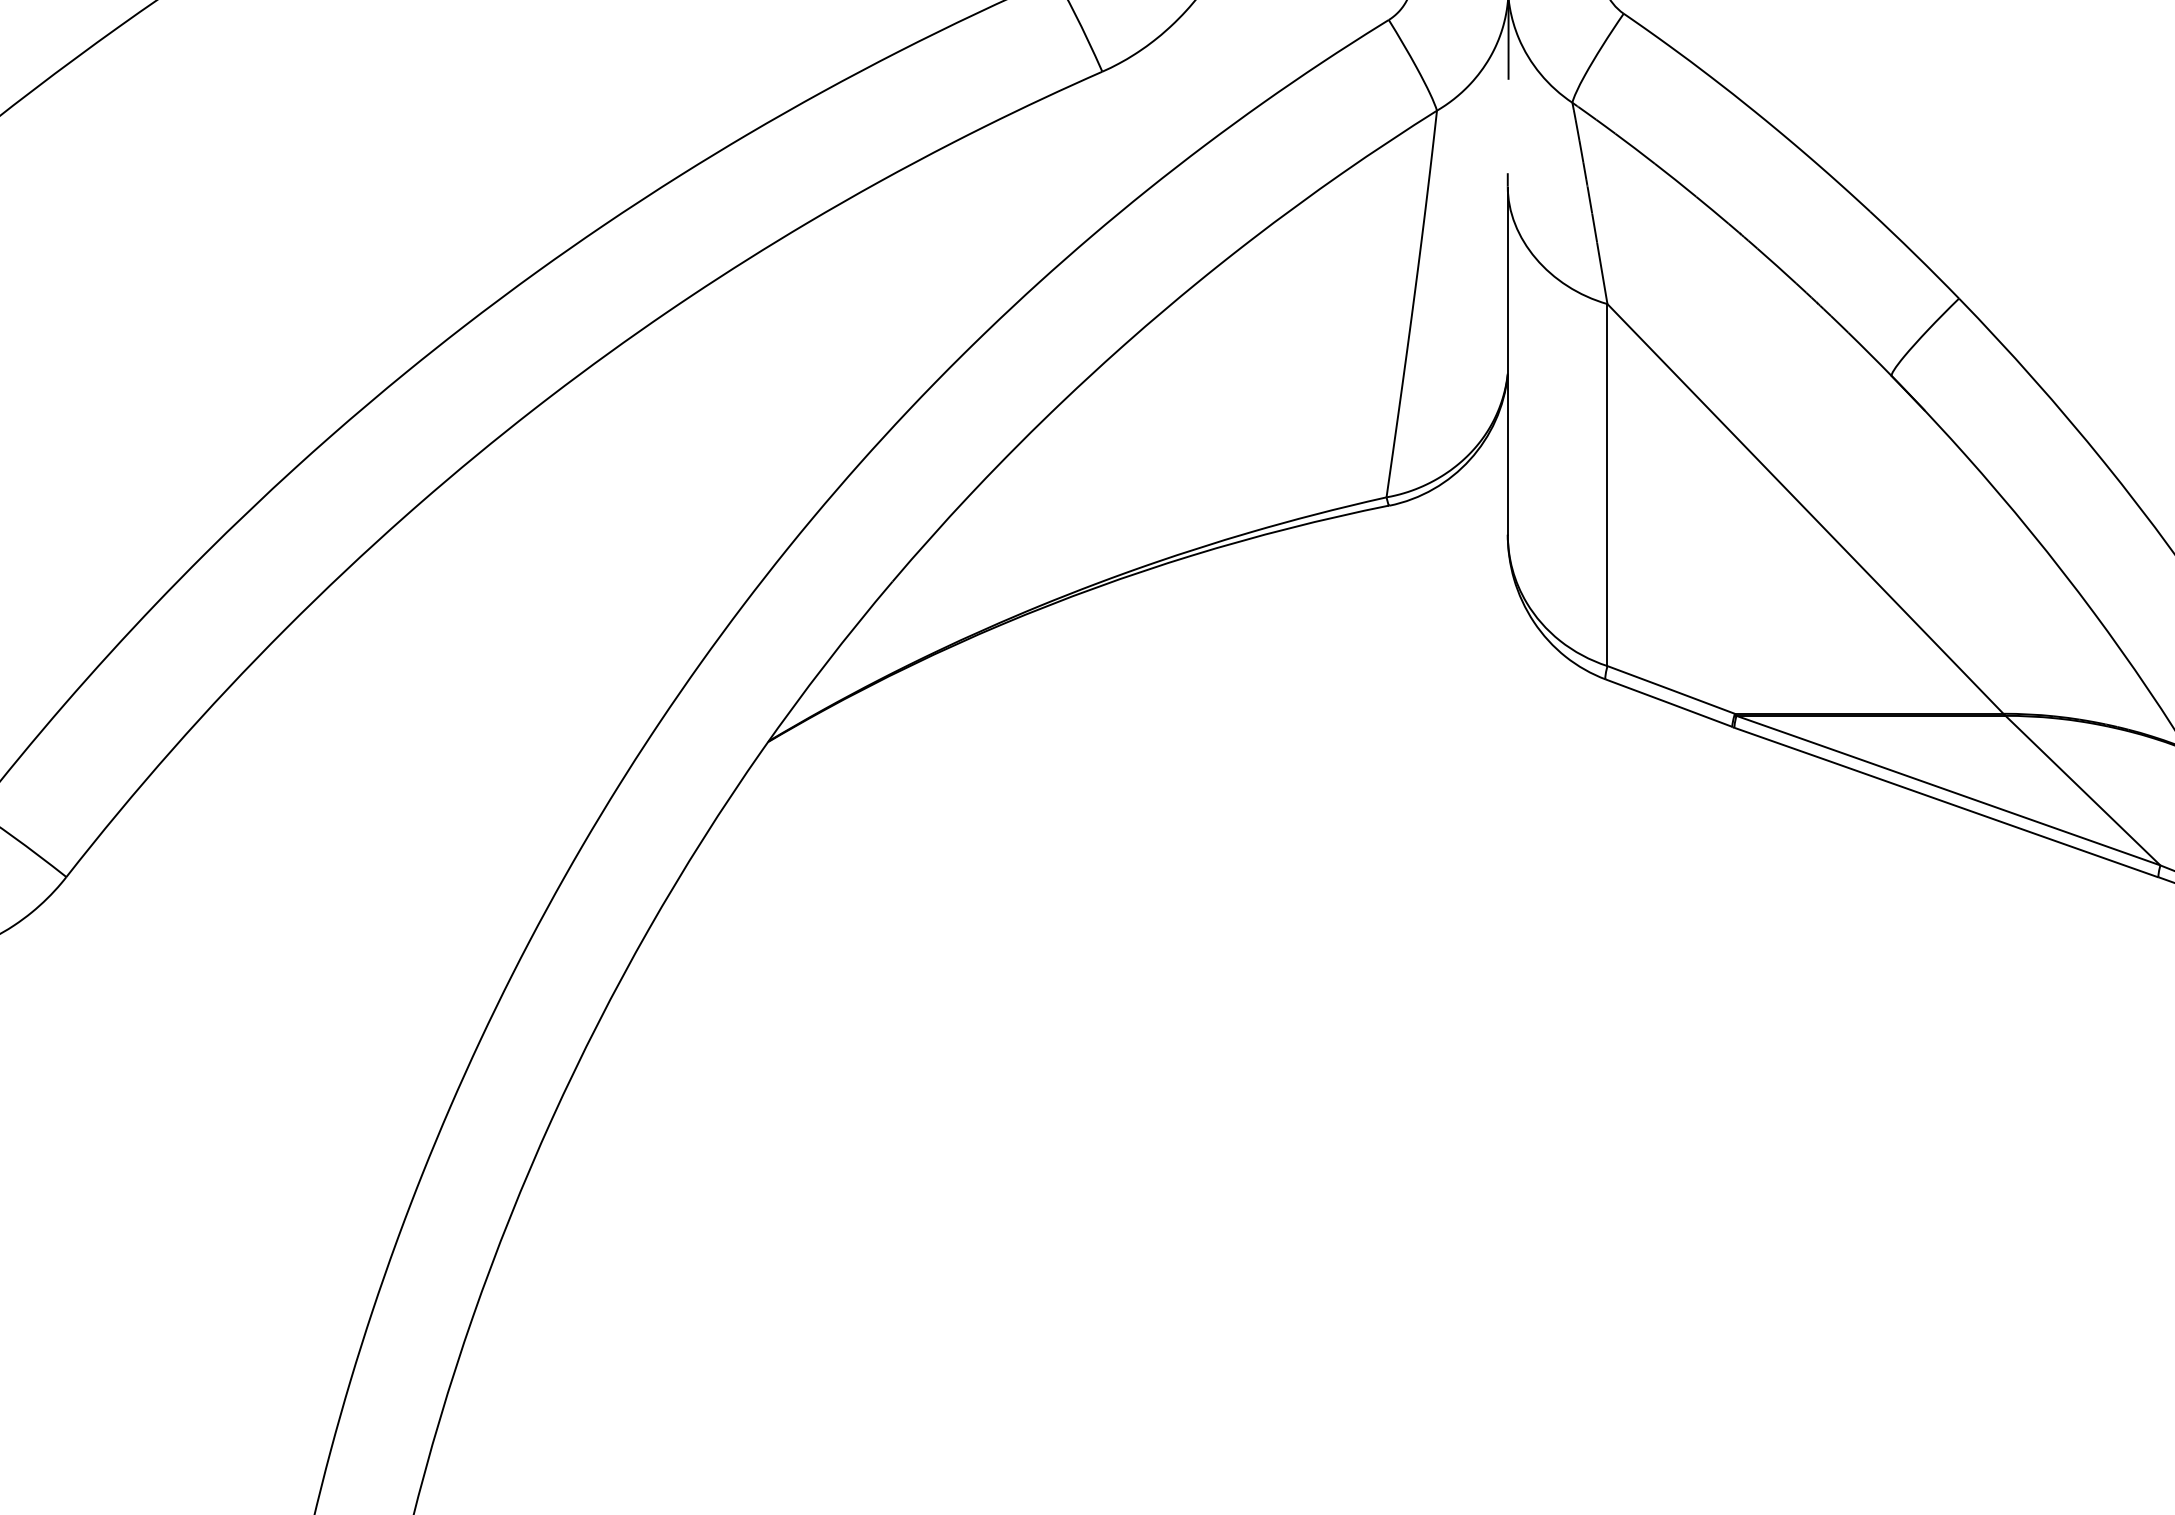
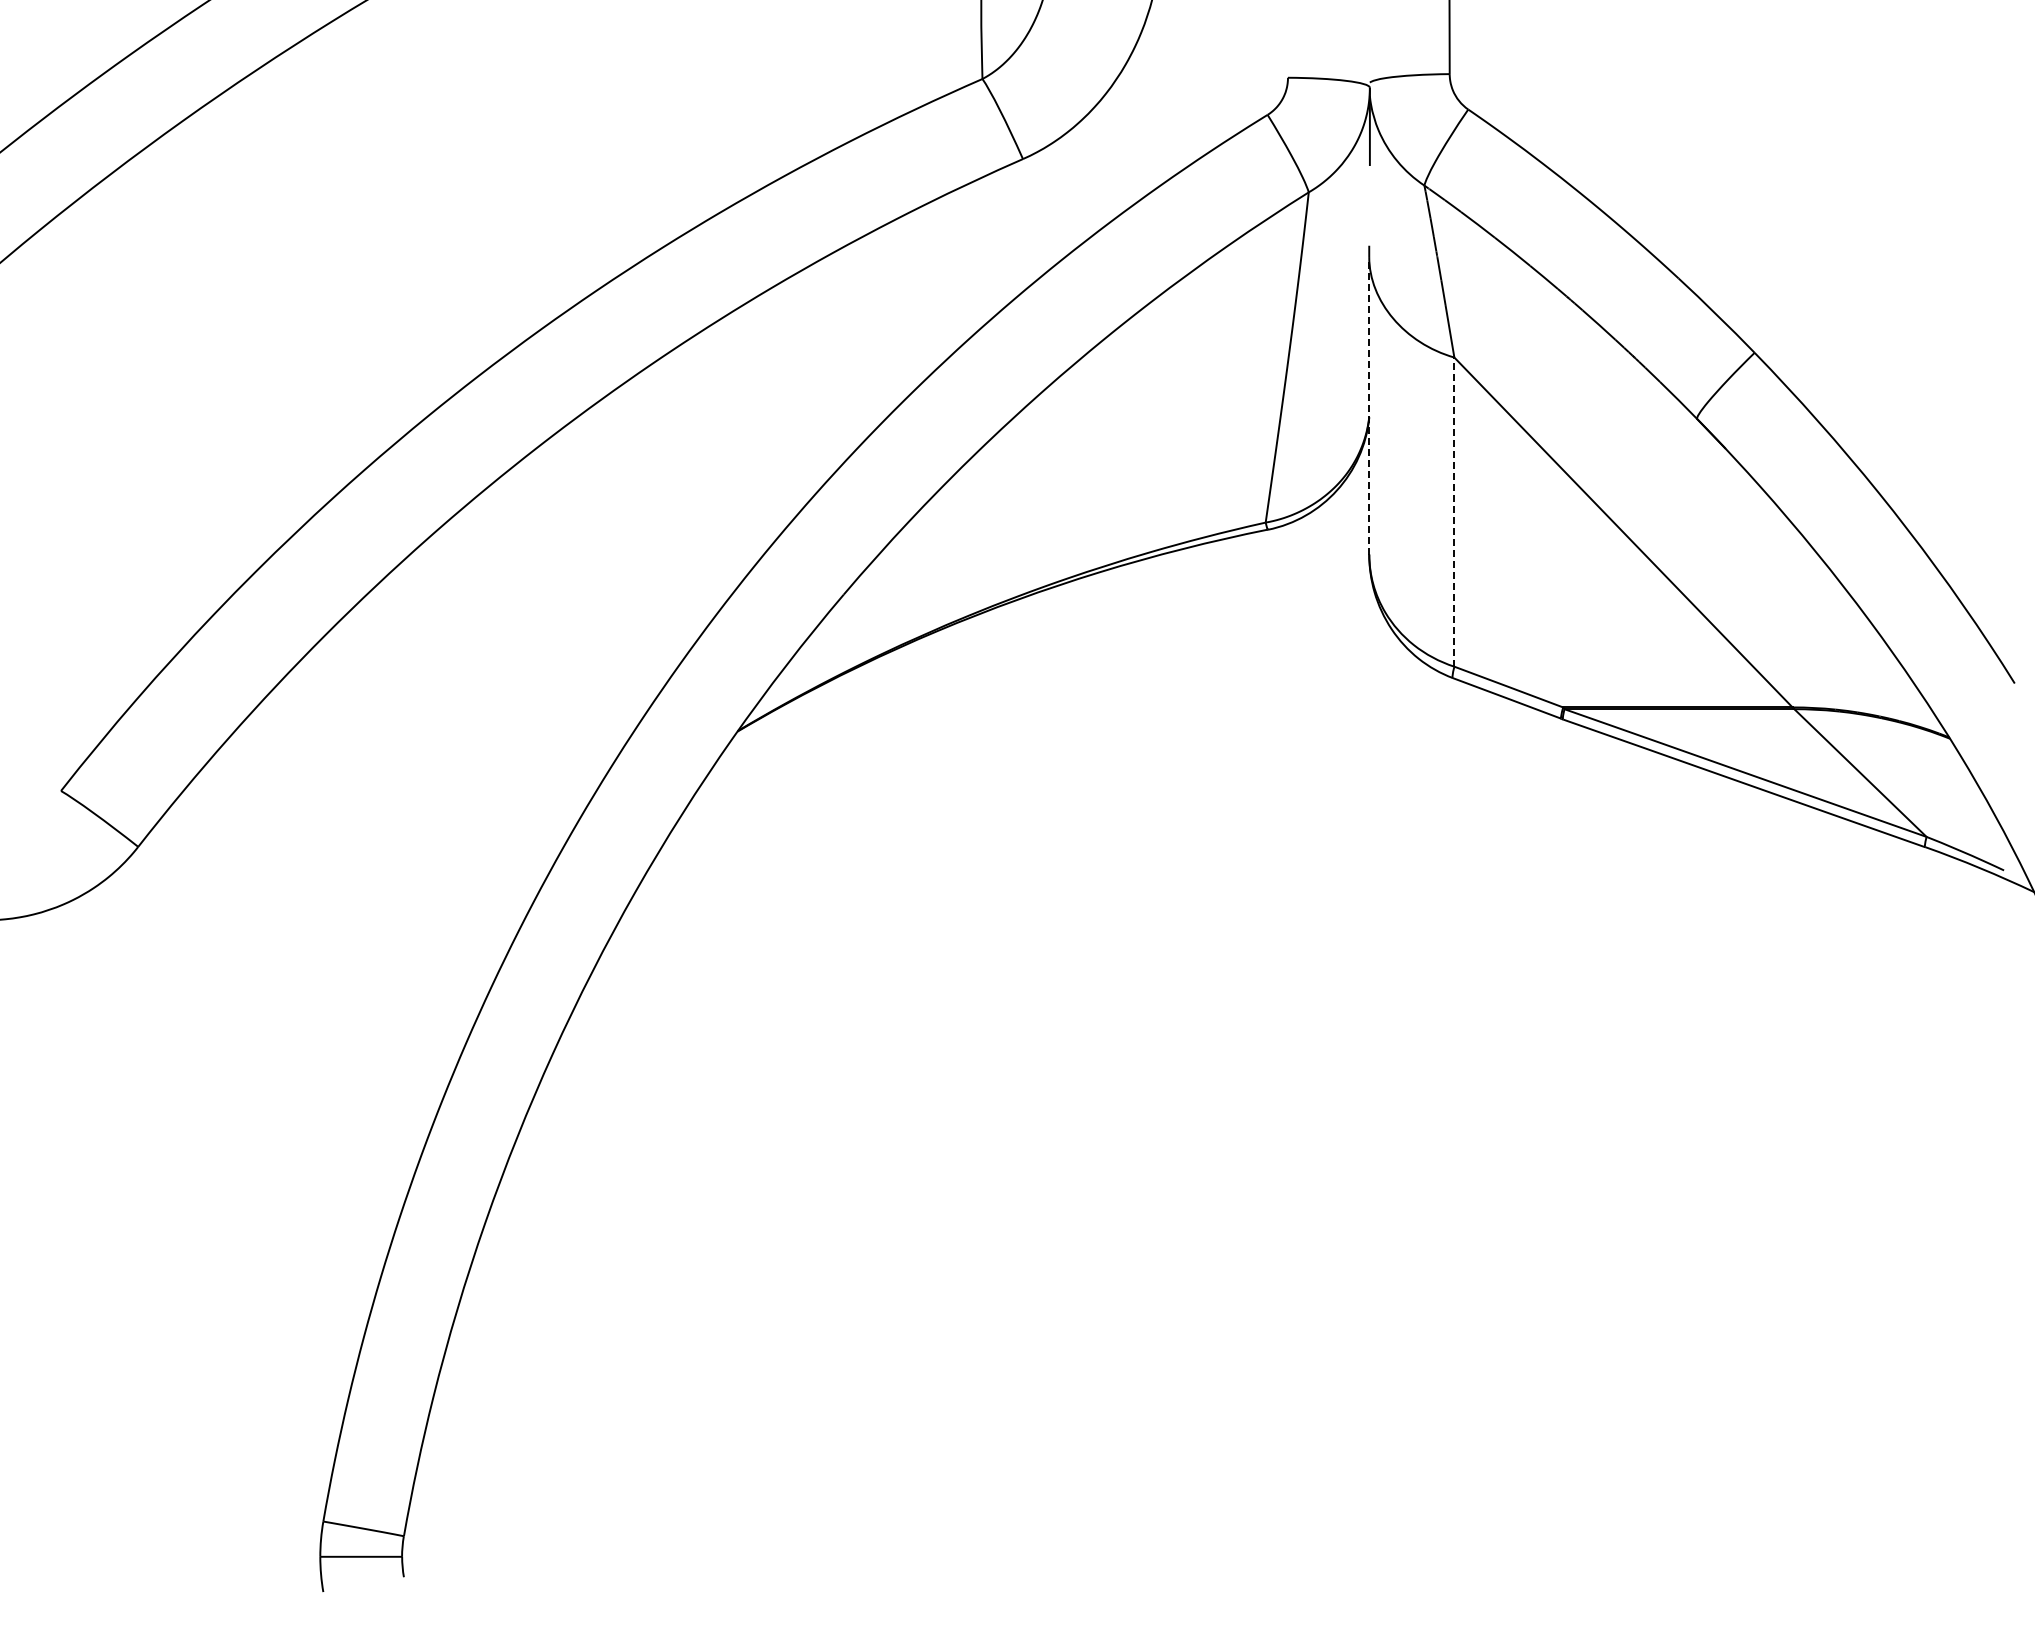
line: (1508, 360) -> (1369, 405), solid -> dashed
line: (1607, 485) -> (1454, 512), solid -> dashed

